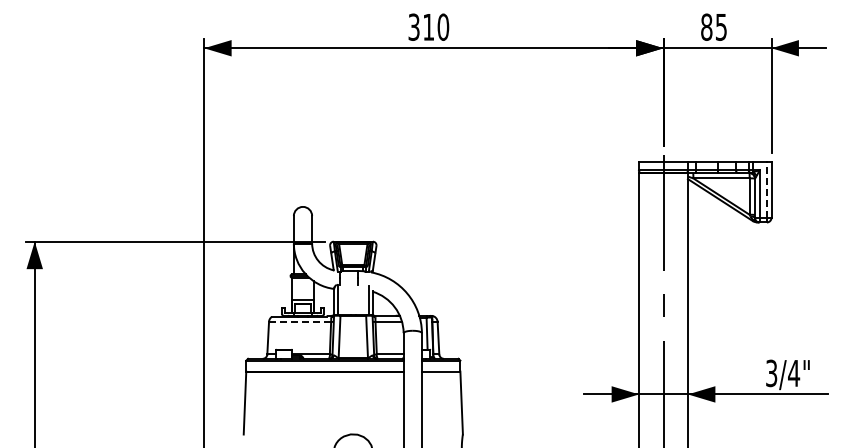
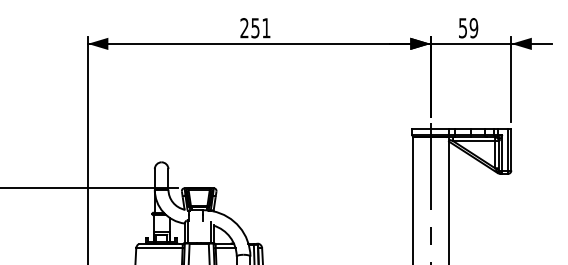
text: (428, 26) -> (255, 27), 310 -> 251
text: (714, 26) -> (468, 27), 85 -> 59
line: (766, 189) -> (507, 149), dashed -> solid
line: (299, 321) -> (159, 247), dashed -> solid

